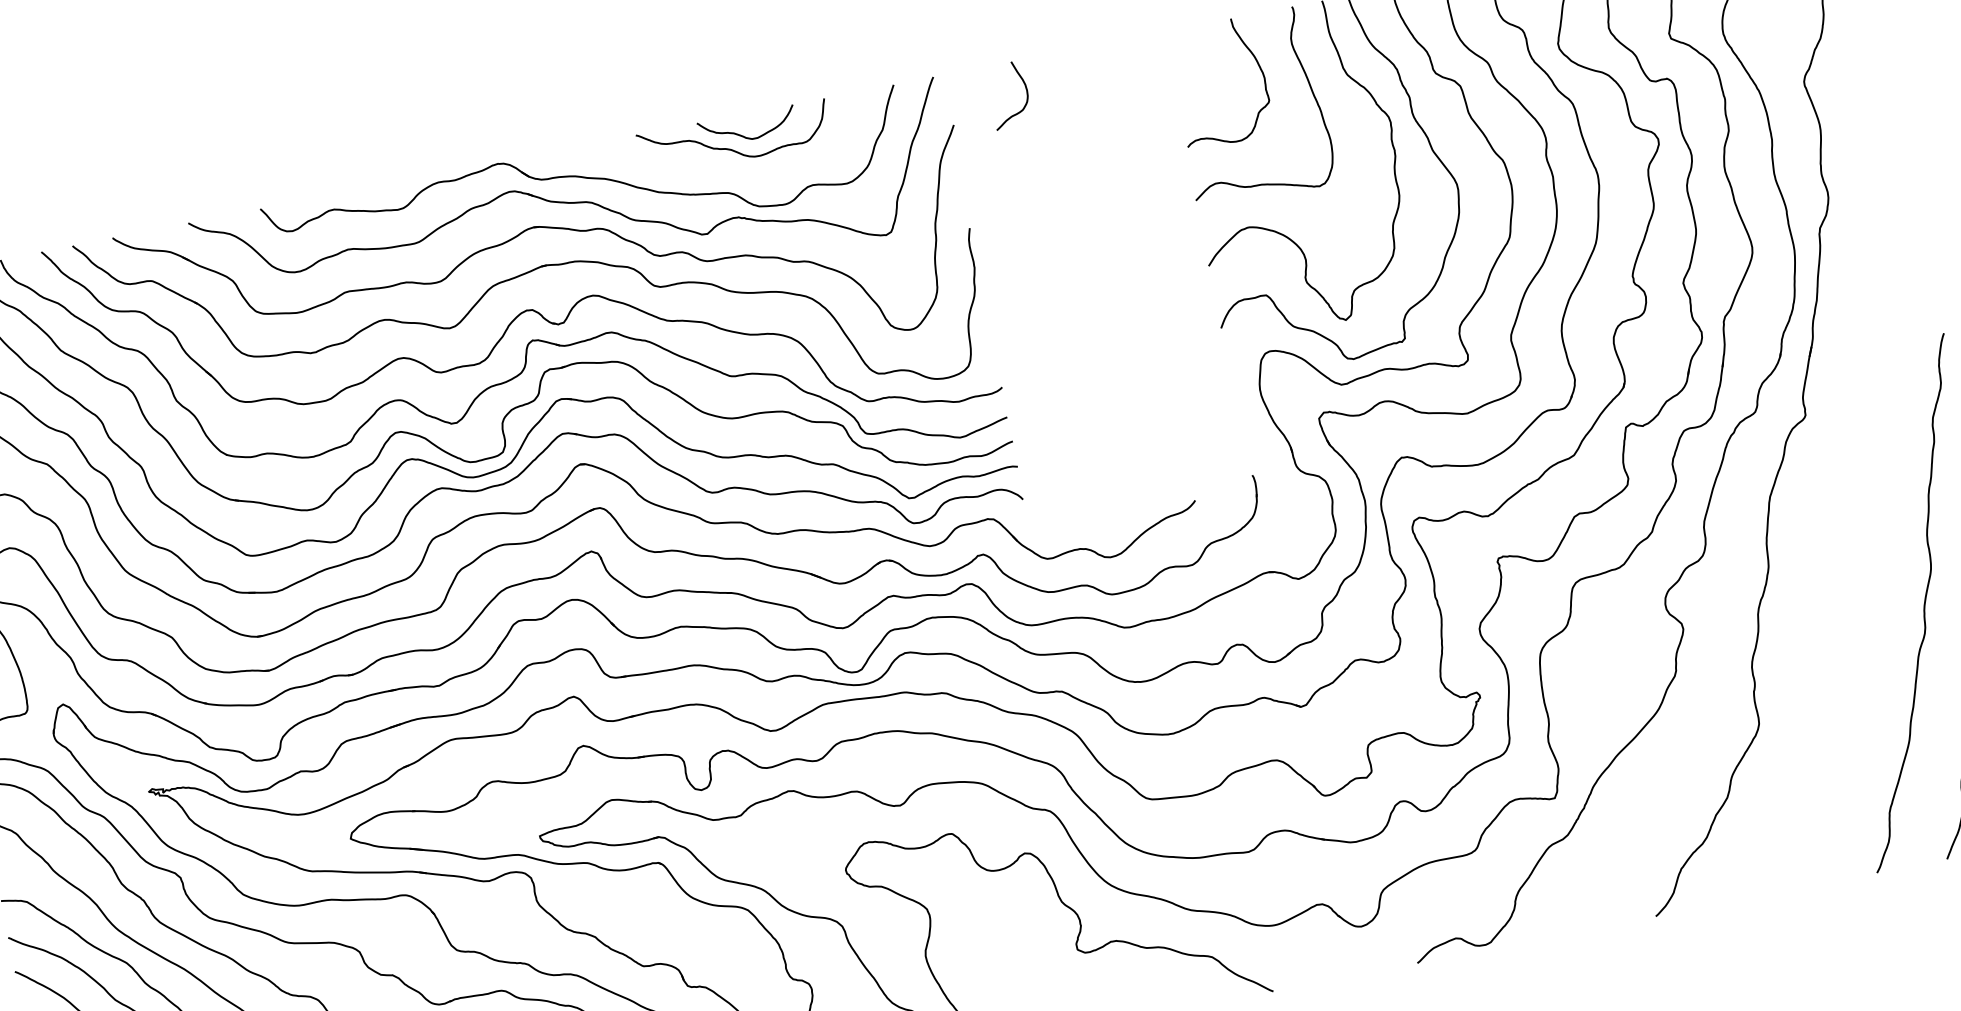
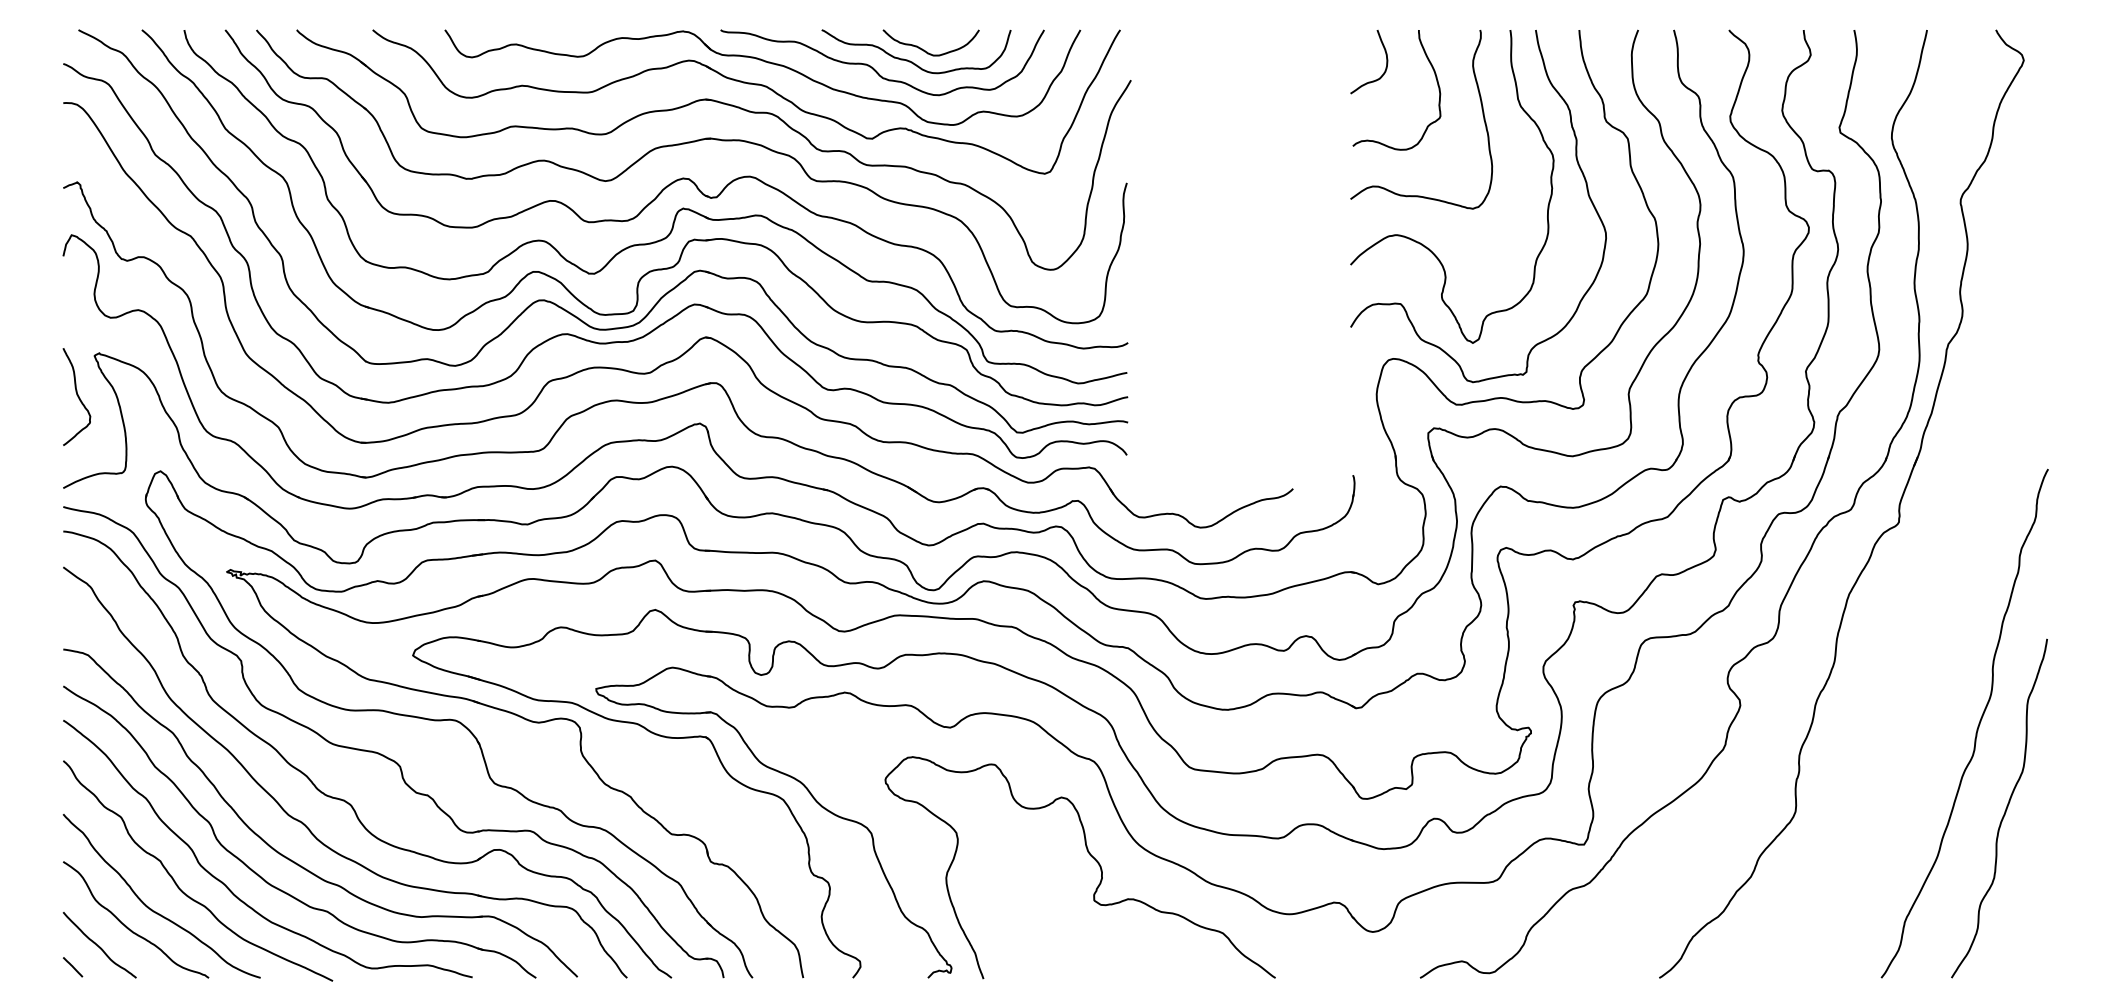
curve: (1026, 97) -> (1385, 67), moved
curve: (697, 164) -> (875, 69), added

